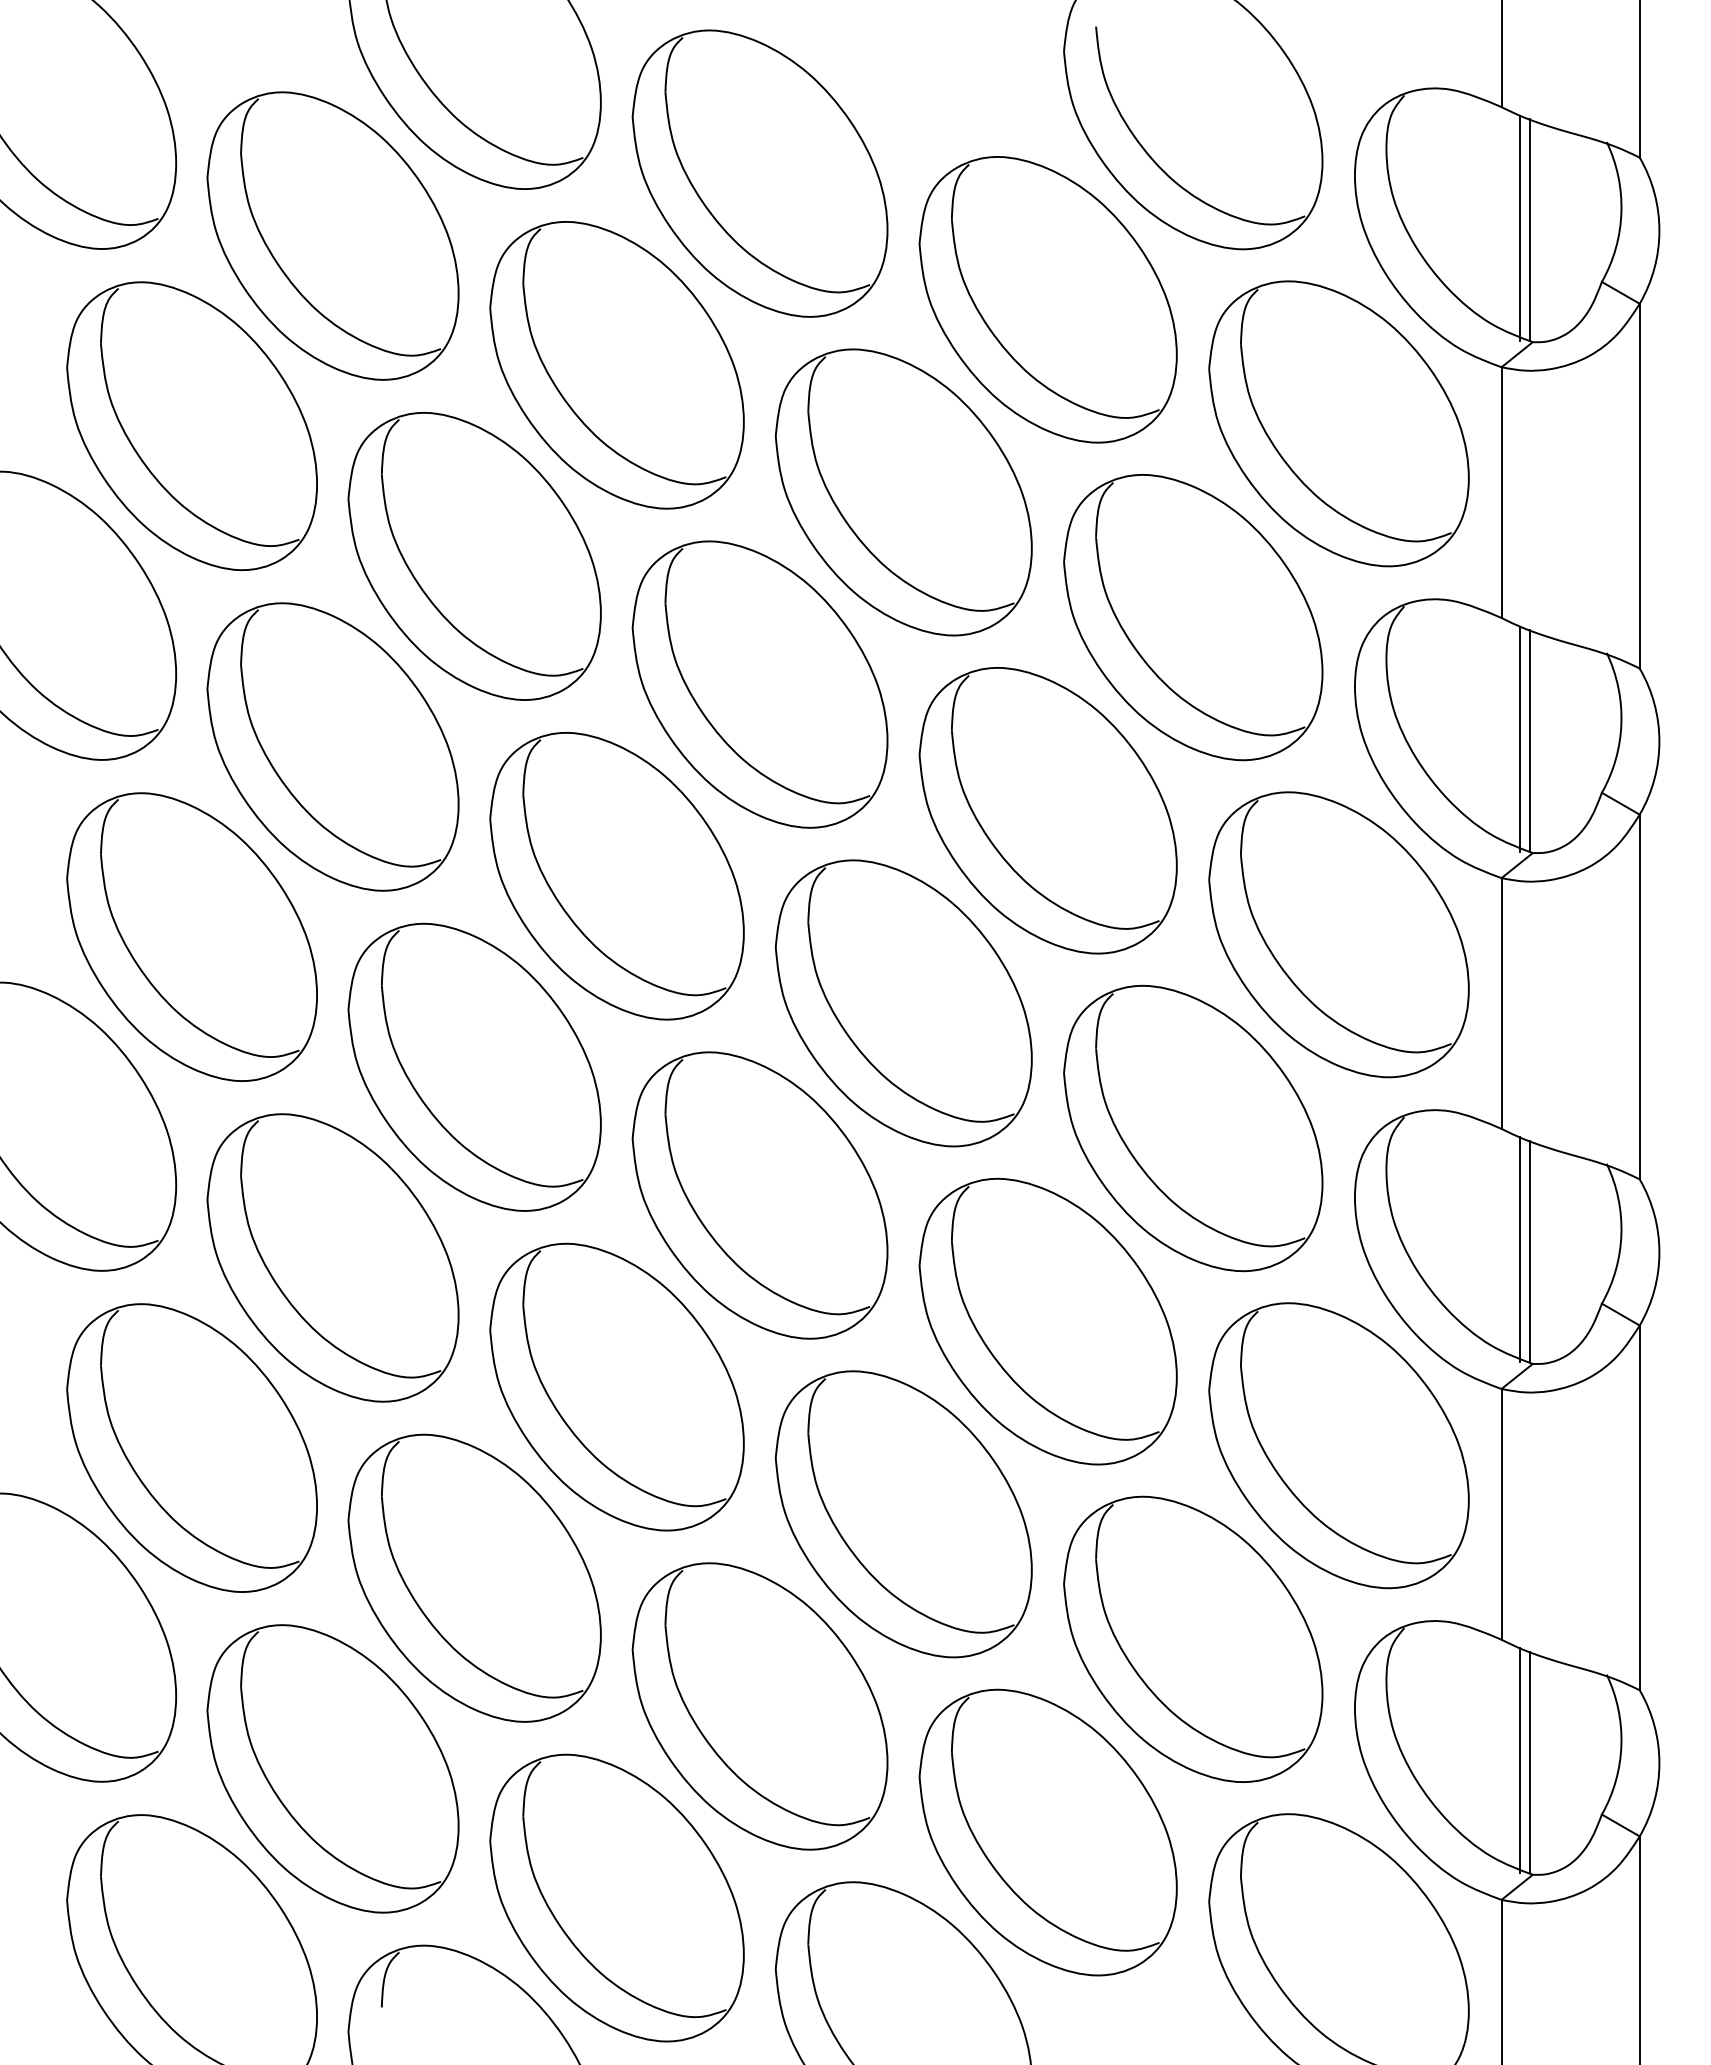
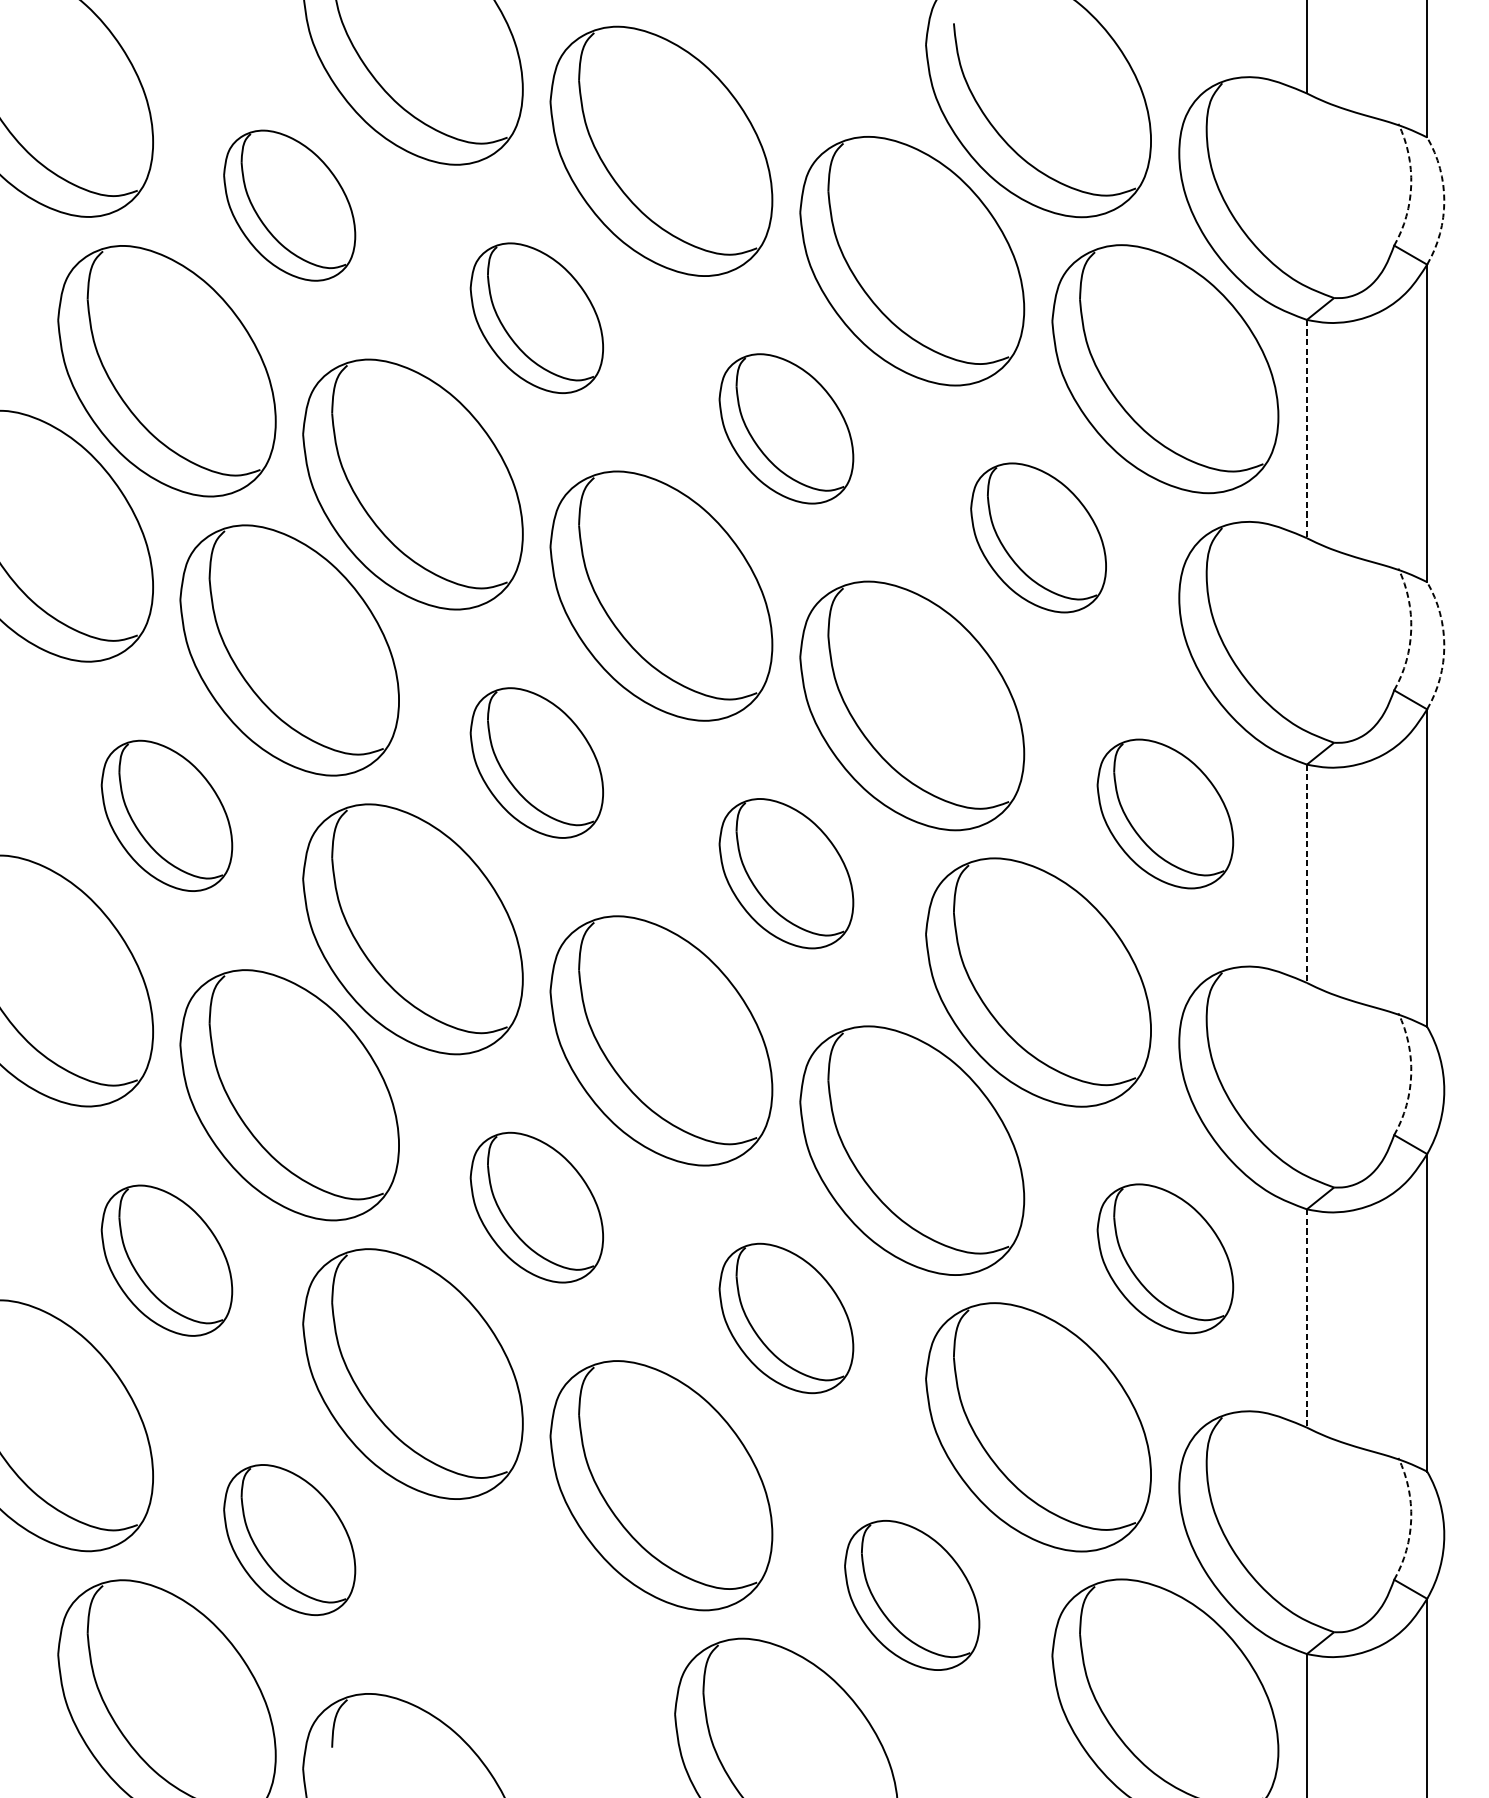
arc: (1621, 212) -> (1411, 185), solid -> dashed
line: (1520, 227) -> (1323, 198), removed
line: (1529, 229) -> (1331, 199), removed
arc: (1659, 230) -> (1444, 200), solid -> dashed
part: (332, 235) -> (289, 205), size x0.6
part: (616, 365) -> (536, 318), size x0.6
part: (903, 492) -> (786, 428), size x0.6
line: (1501, 493) -> (1306, 429), solid -> dashed
part: (1193, 617) -> (1038, 537), size x0.6
arc: (1621, 723) -> (1411, 630), solid -> dashed
line: (1520, 738) -> (1323, 643), removed
line: (1529, 740) -> (1331, 644), removed
arc: (1659, 741) -> (1444, 645), solid -> dashed
part: (616, 876) -> (536, 763), size x0.6
part: (1338, 934) -> (1164, 813), size x0.6
part: (191, 936) -> (166, 815), size x0.6
part: (903, 1003) -> (786, 873), size x0.6
line: (1501, 1004) -> (1306, 874), solid -> dashed
arc: (1621, 1234) -> (1411, 1074), solid -> dashed
line: (1520, 1249) -> (1323, 1087), removed
line: (1529, 1251) -> (1331, 1089), removed
part: (616, 1386) -> (536, 1207), size x0.6
part: (1338, 1445) -> (1164, 1258), size x0.6
part: (191, 1447) -> (166, 1260), size x0.6
part: (903, 1514) -> (786, 1318), size x0.6
line: (1501, 1514) -> (1306, 1318), solid -> dashed
arc: (1621, 1745) -> (1411, 1519), solid -> dashed
line: (1520, 1760) -> (1323, 1532), removed
line: (1529, 1762) -> (1331, 1534), removed
part: (332, 1768) -> (289, 1539), size x0.6
part: (1047, 1832) -> (911, 1595), size x0.6
part: (616, 1897) -> (536, 1651), removed

